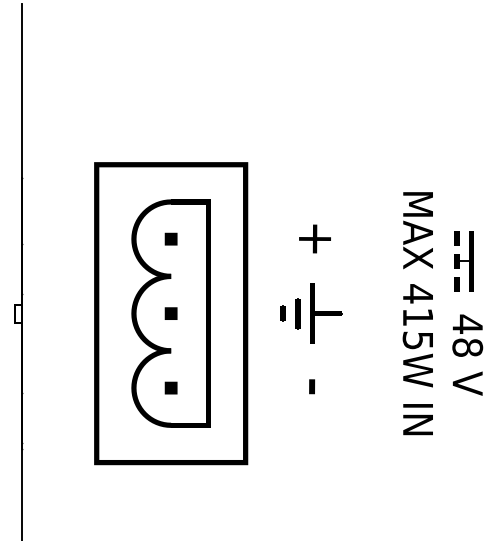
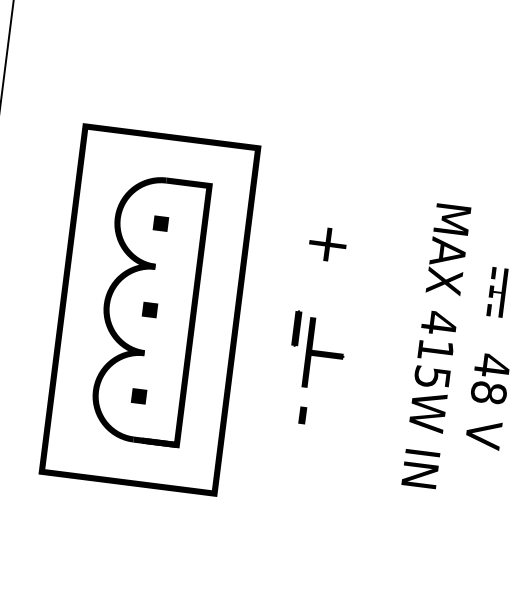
part: (463, 261) -> (496, 292), size x0.7
part: (282, 313) -> (279, 326), removed
part: (326, 313) -> (325, 354), moved

